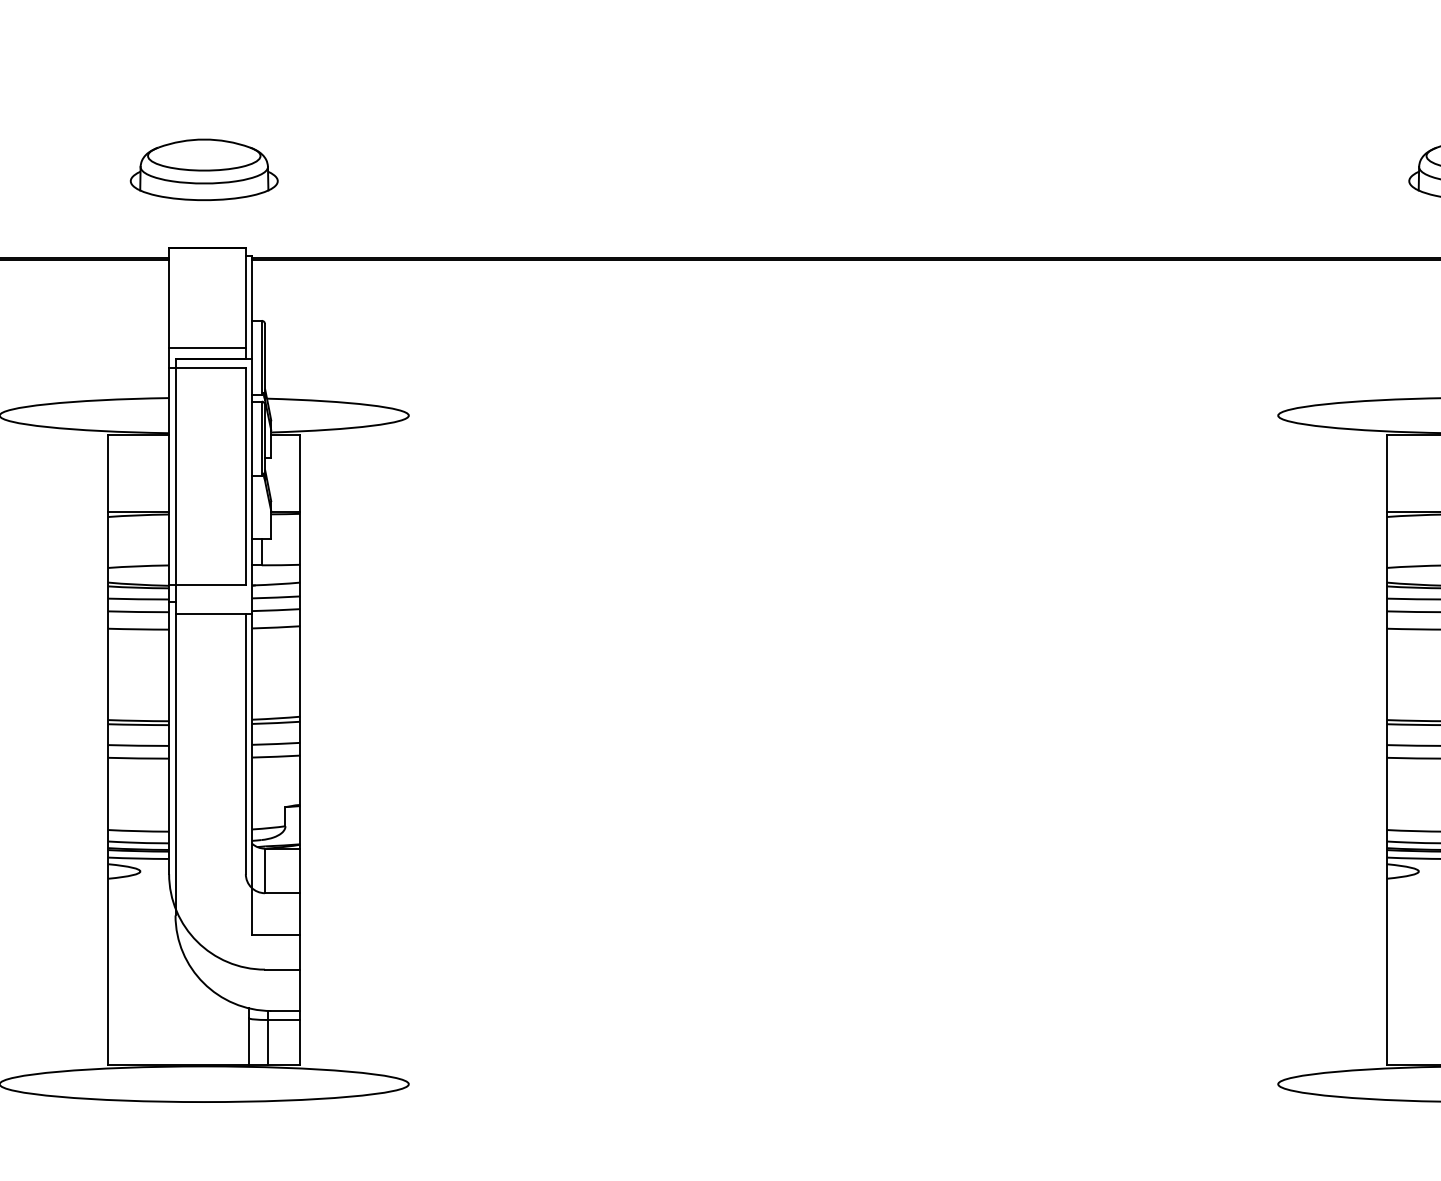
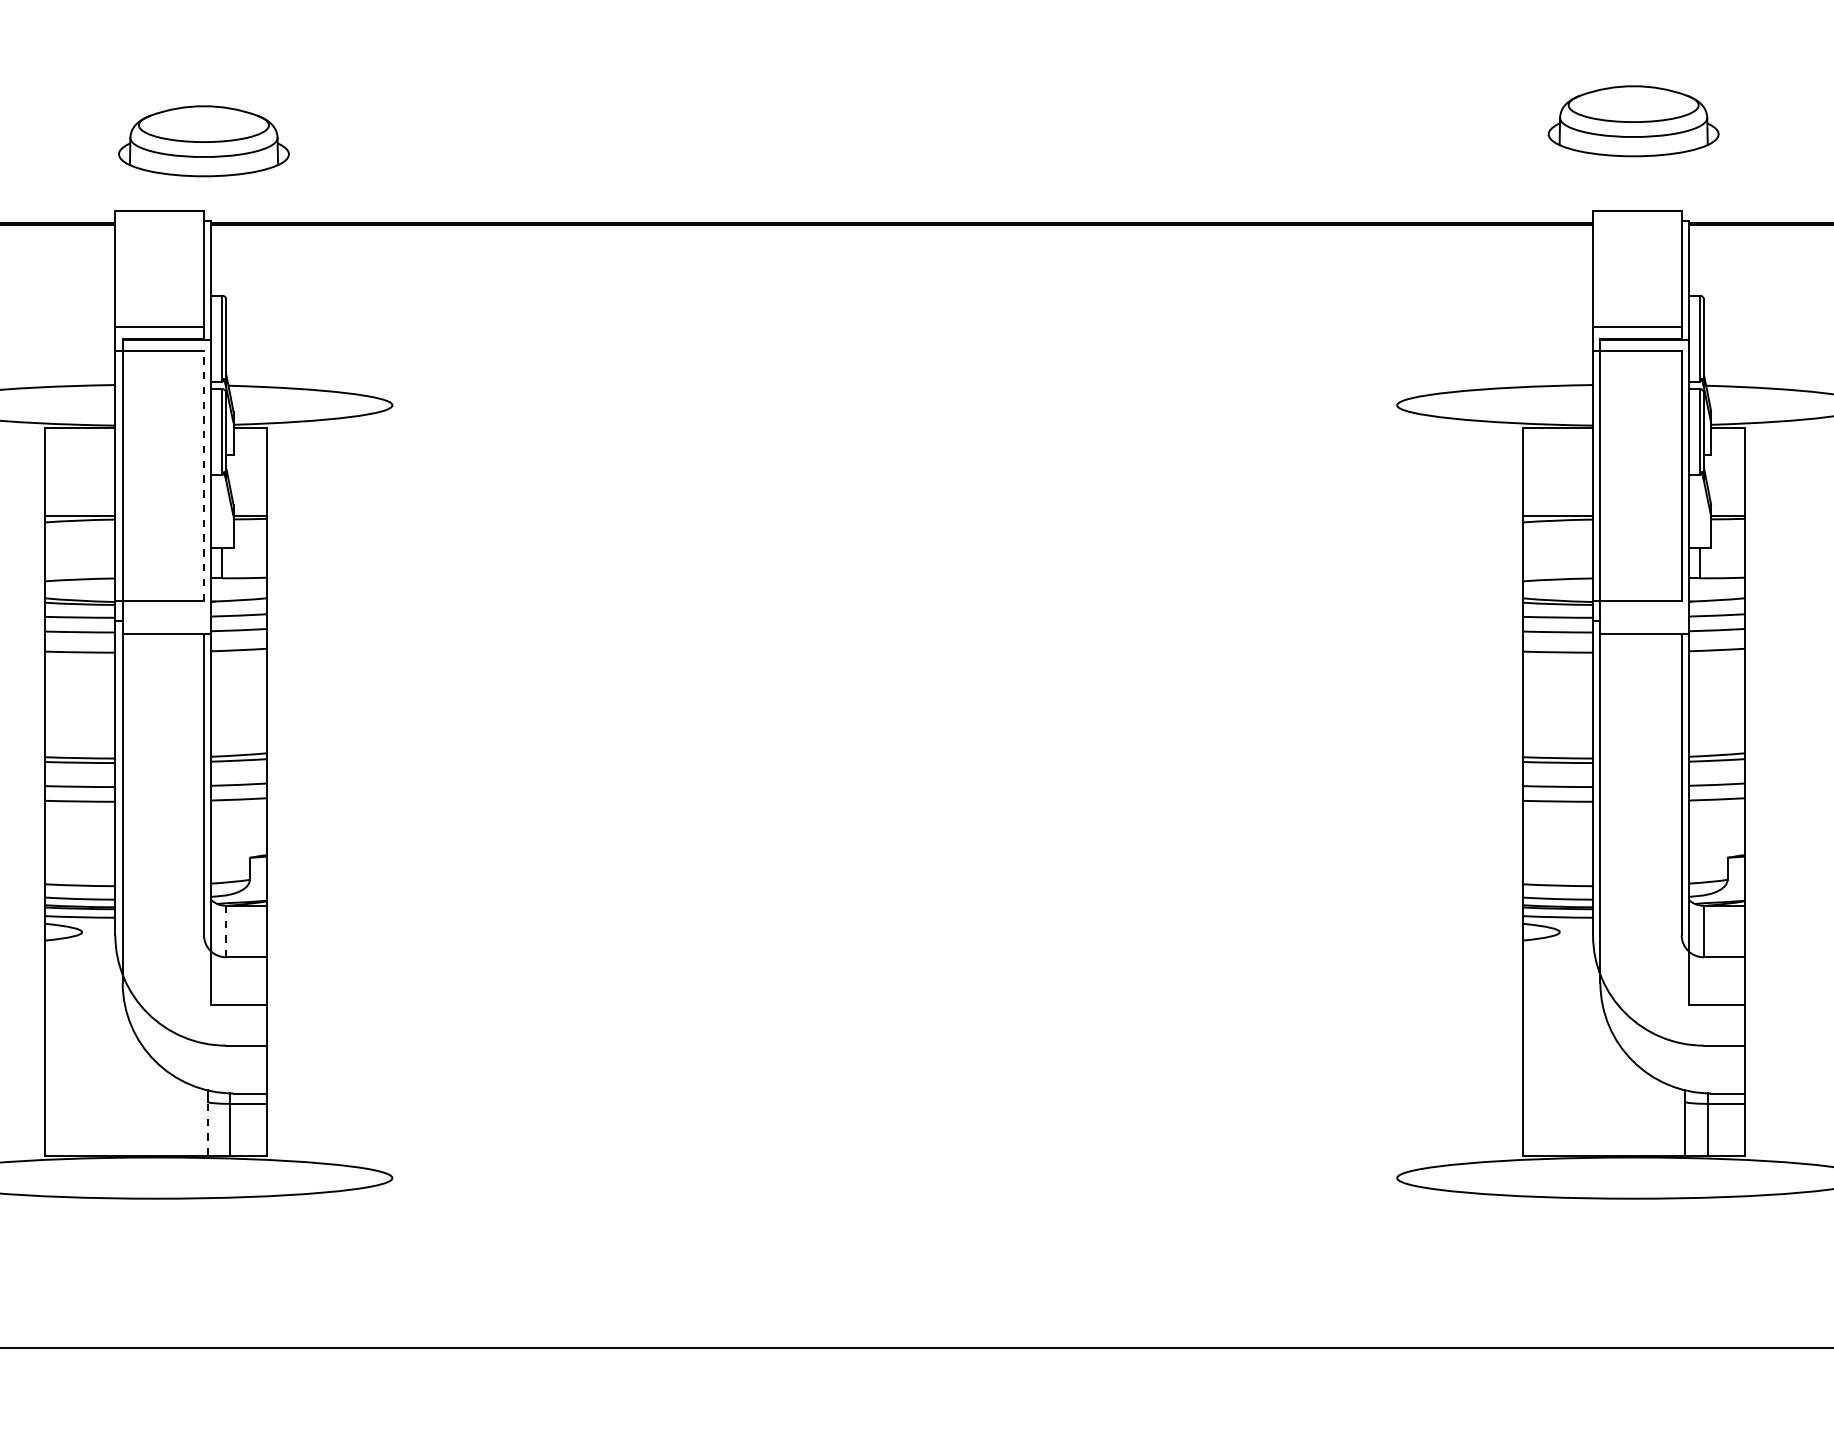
part: (203, 170) -> (203, 141), moved
line: (246, 476) -> (204, 475), solid -> dashed
line: (265, 870) -> (226, 931), solid -> dashed
line: (248, 1041) -> (207, 1128), solid -> dashed

